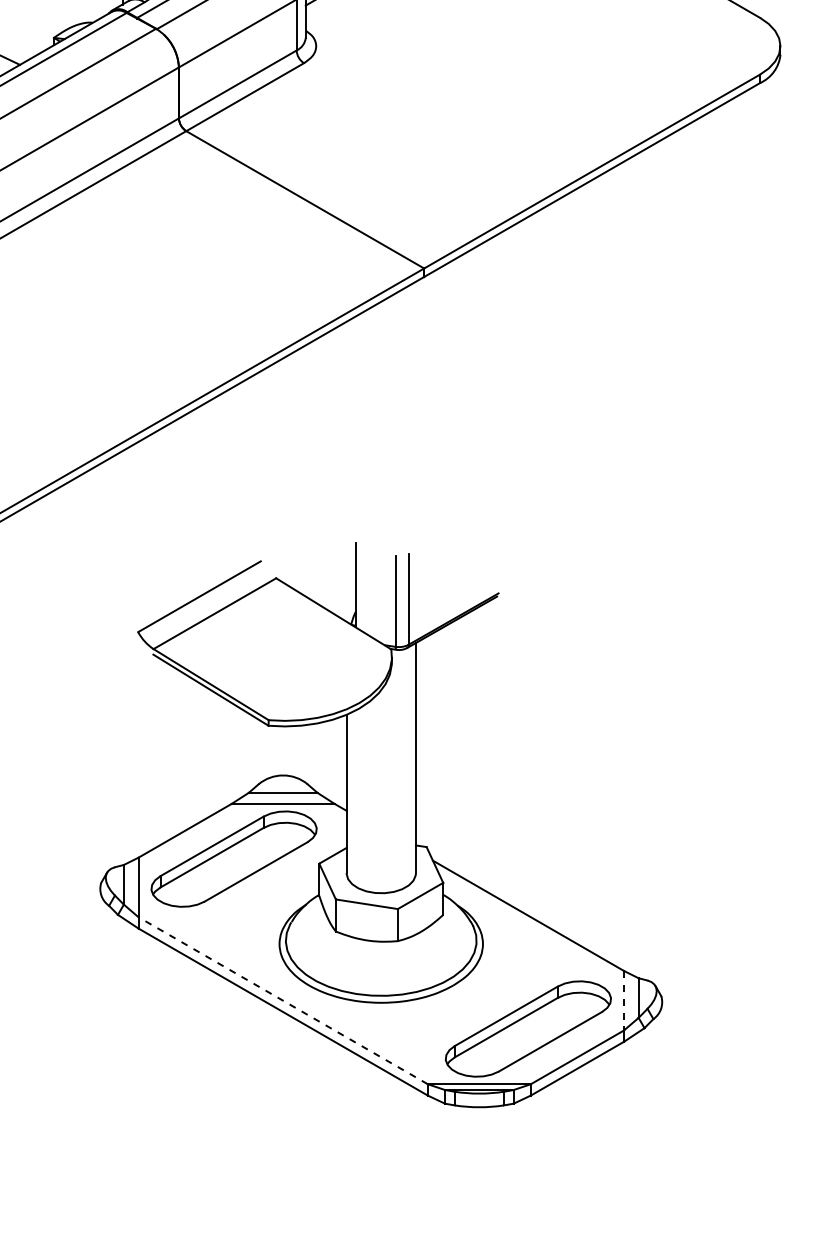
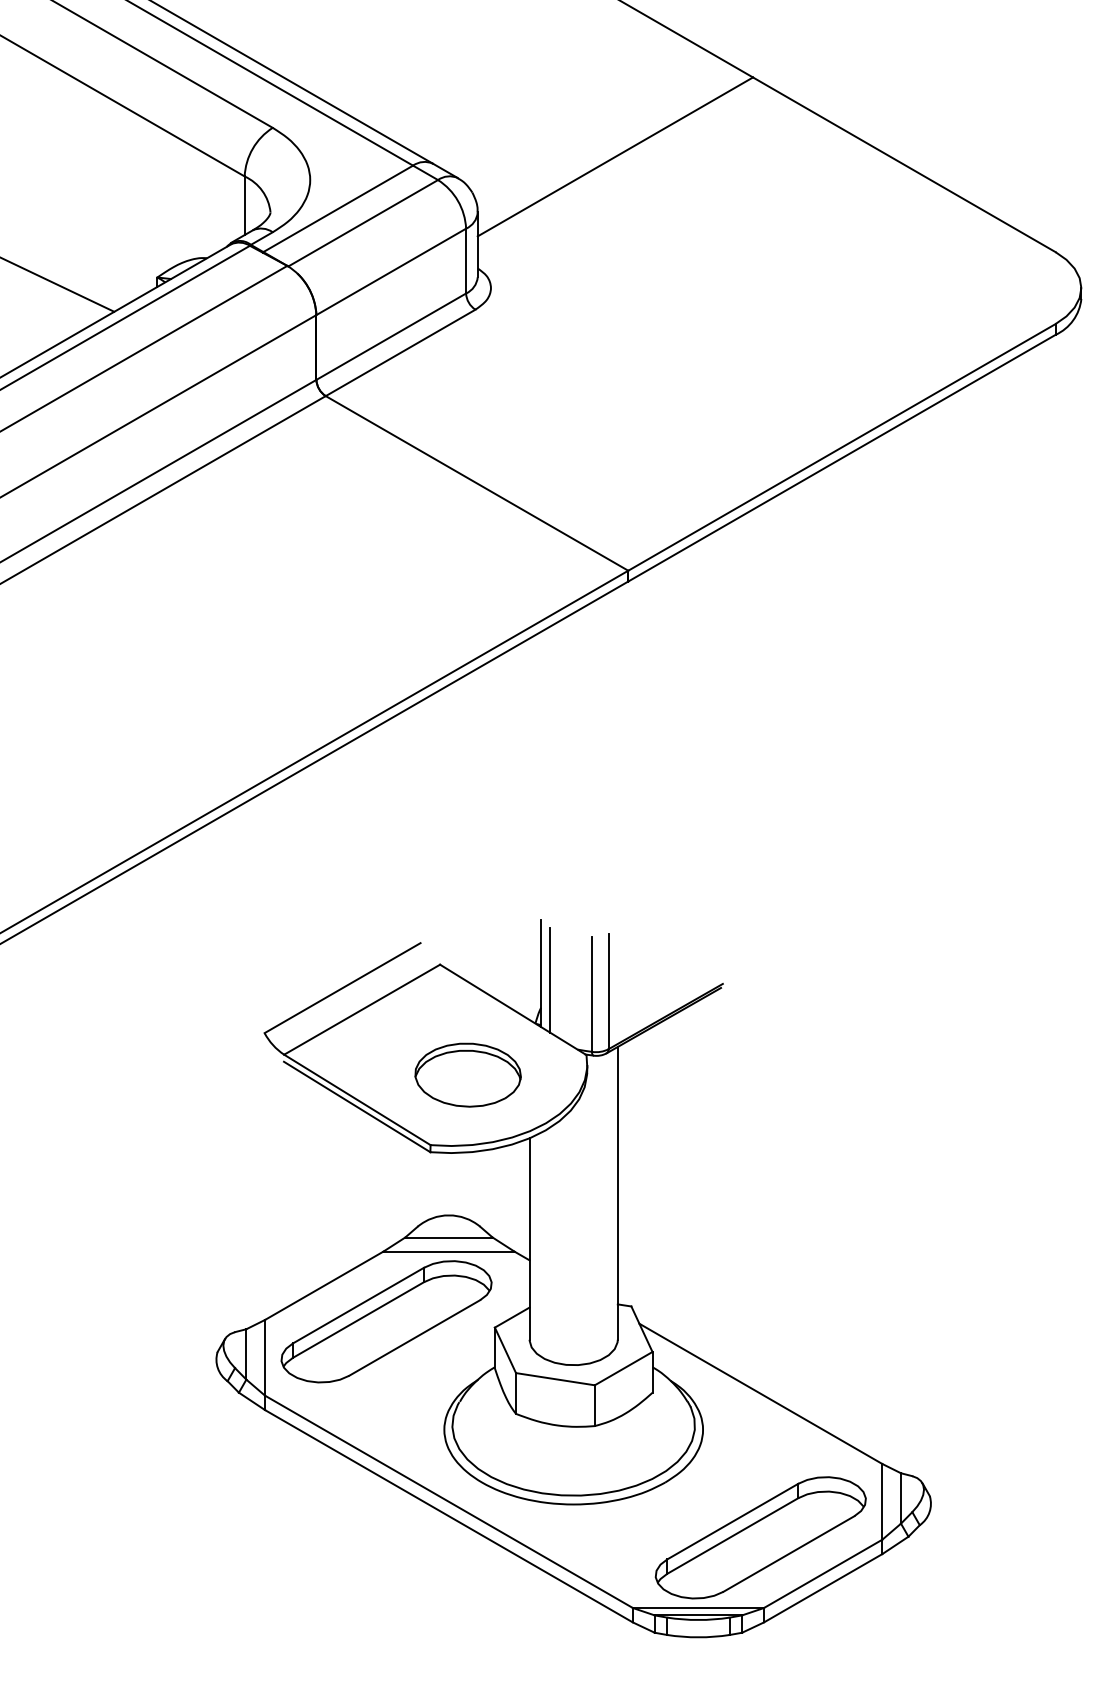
line: (362, 590) -> (549, 980), added
part: (297, 664) -> (467, 1074), added
line: (282, 1000) -> (448, 1501), dashed -> solid
line: (624, 1000) -> (882, 1501), dashed -> solid

